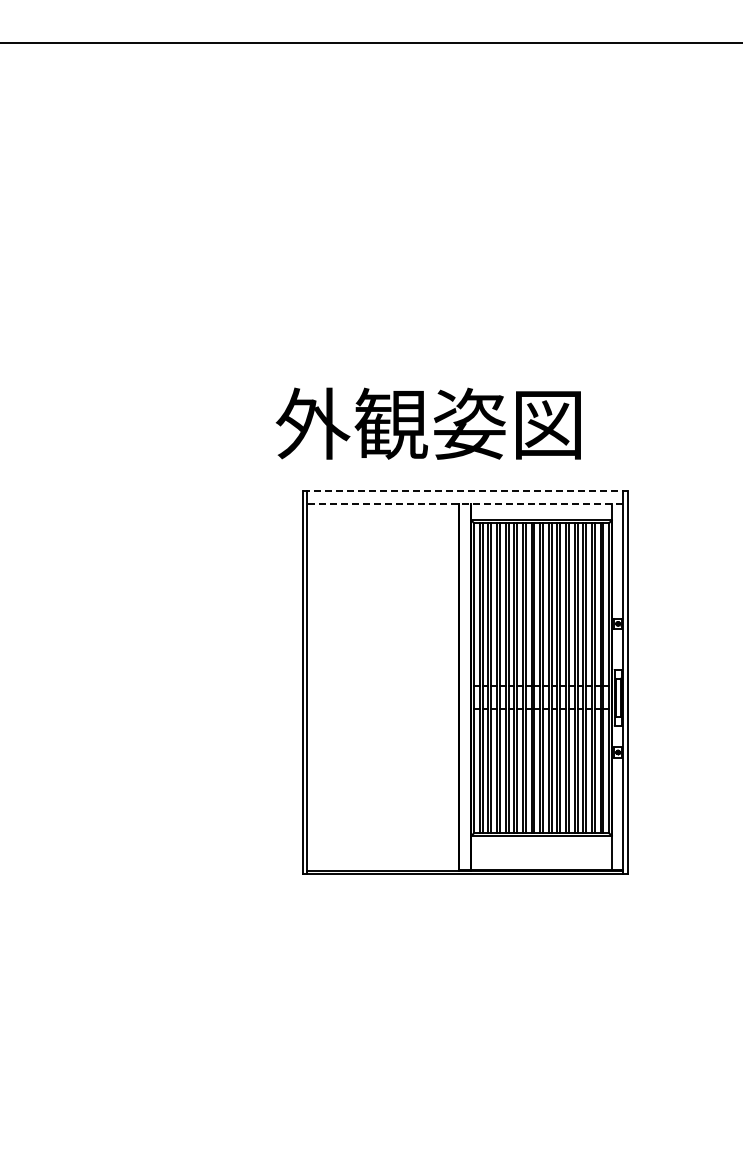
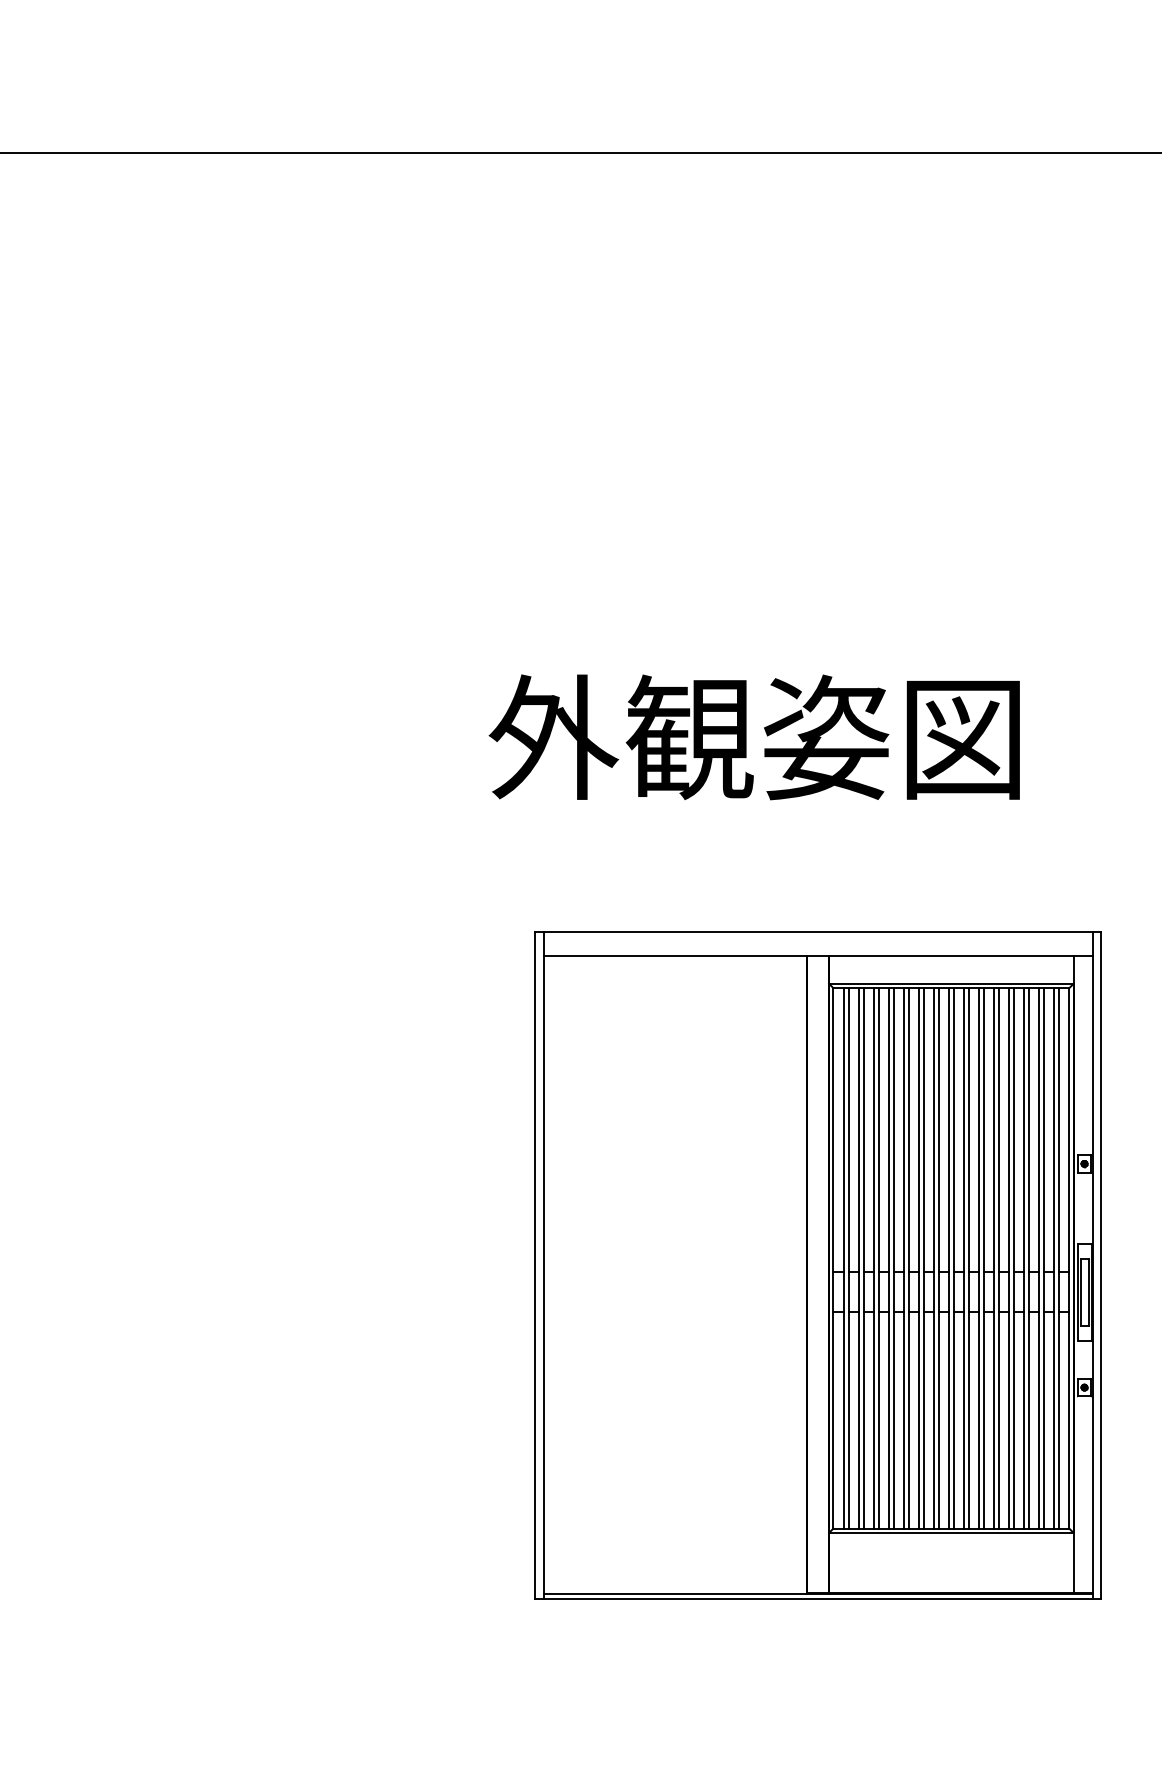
text: (427, 423) -> (752, 736), moved
line: (465, 490) -> (818, 931), dashed -> solid
line: (465, 504) -> (818, 956), dashed -> solid

